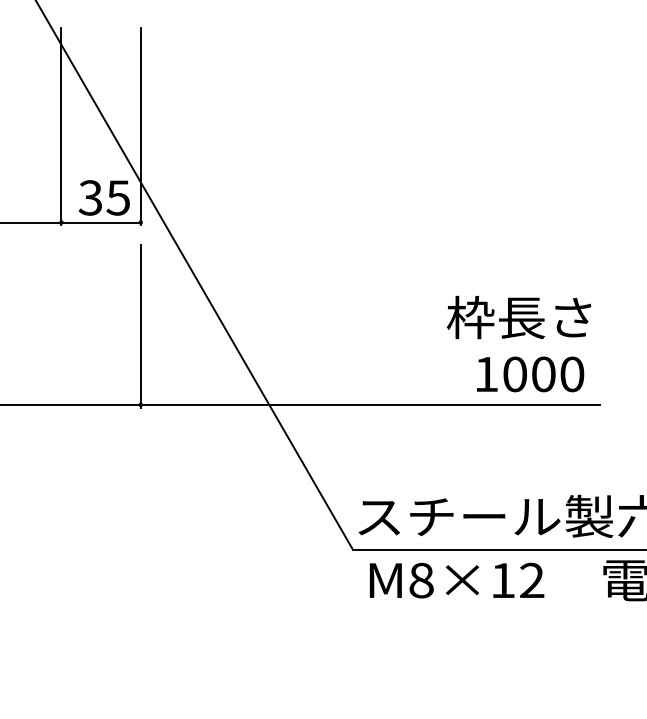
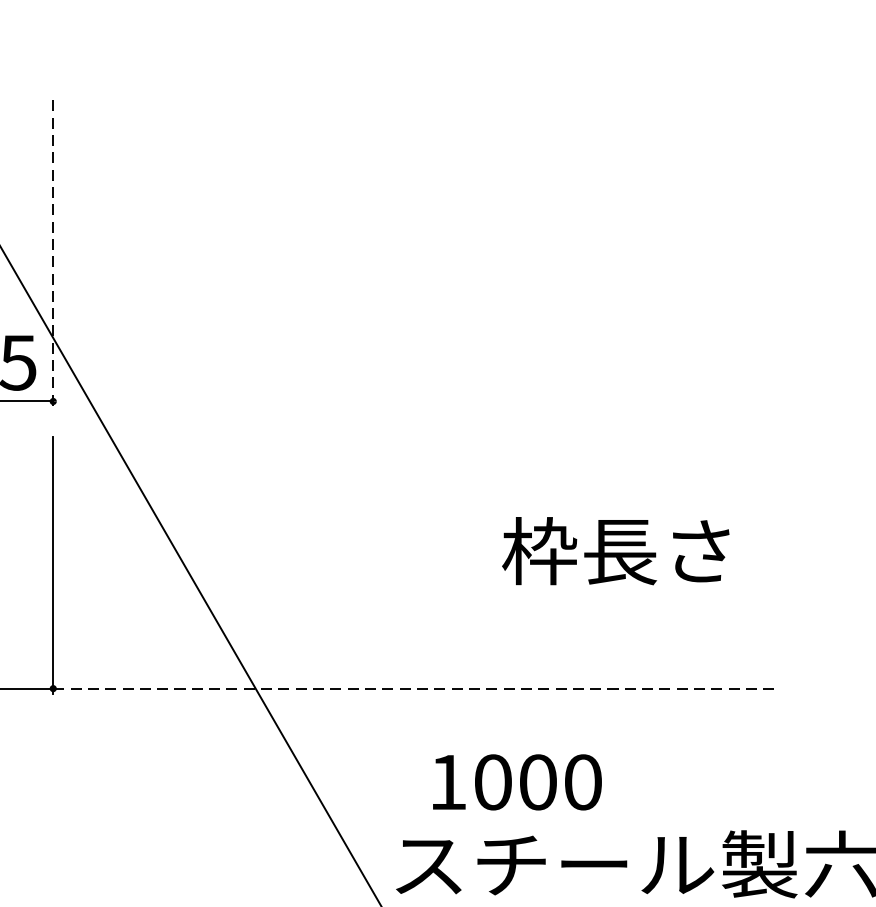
line: (140, 126) -> (52, 250), solid -> dashed
text: (518, 317) -> (614, 551), moved
text: (530, 374) -> (517, 782), moved
line: (370, 404) -> (415, 688), solid -> dashed

